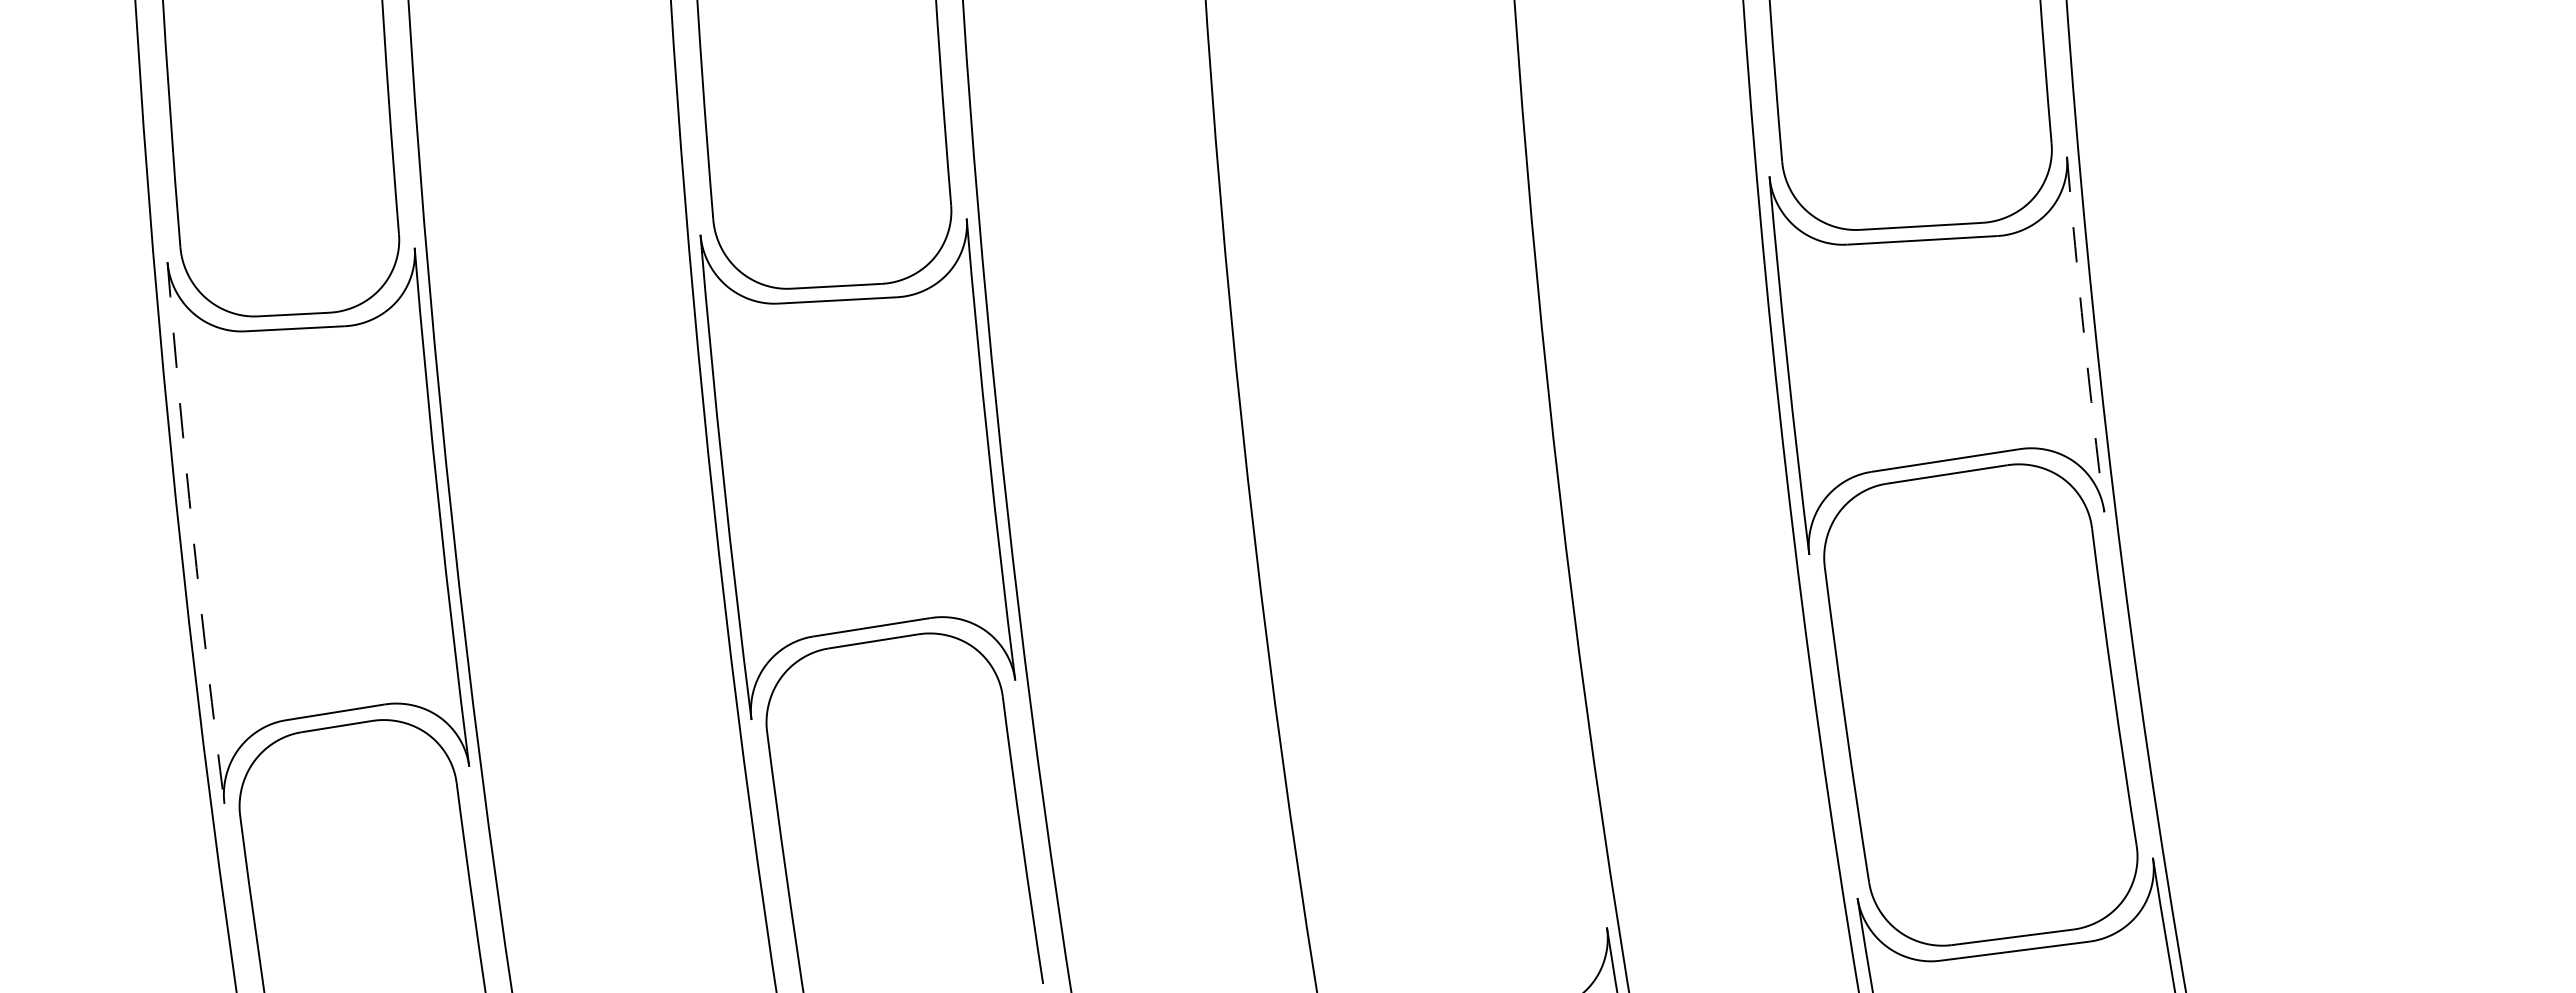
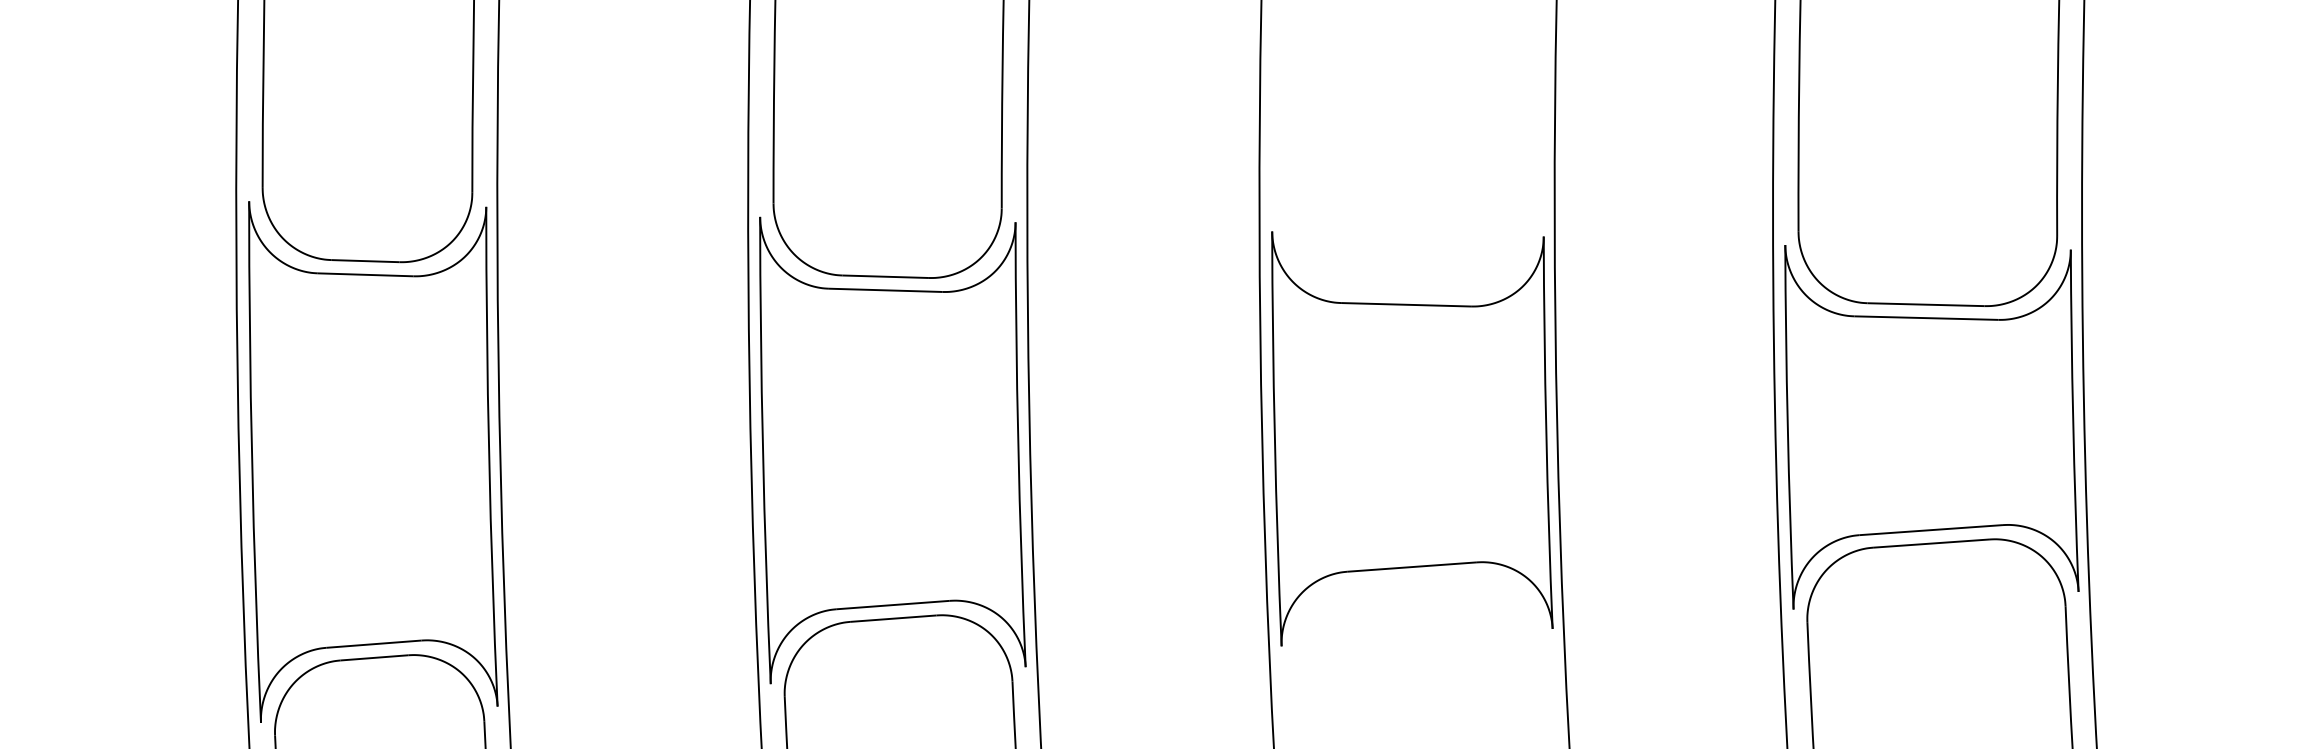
arc: (2084, 334) -> (2073, 420), dashed -> solid
part: (1397, 412) -> (1411, 441), added
arc: (192, 533) -> (251, 462), dashed -> solid

